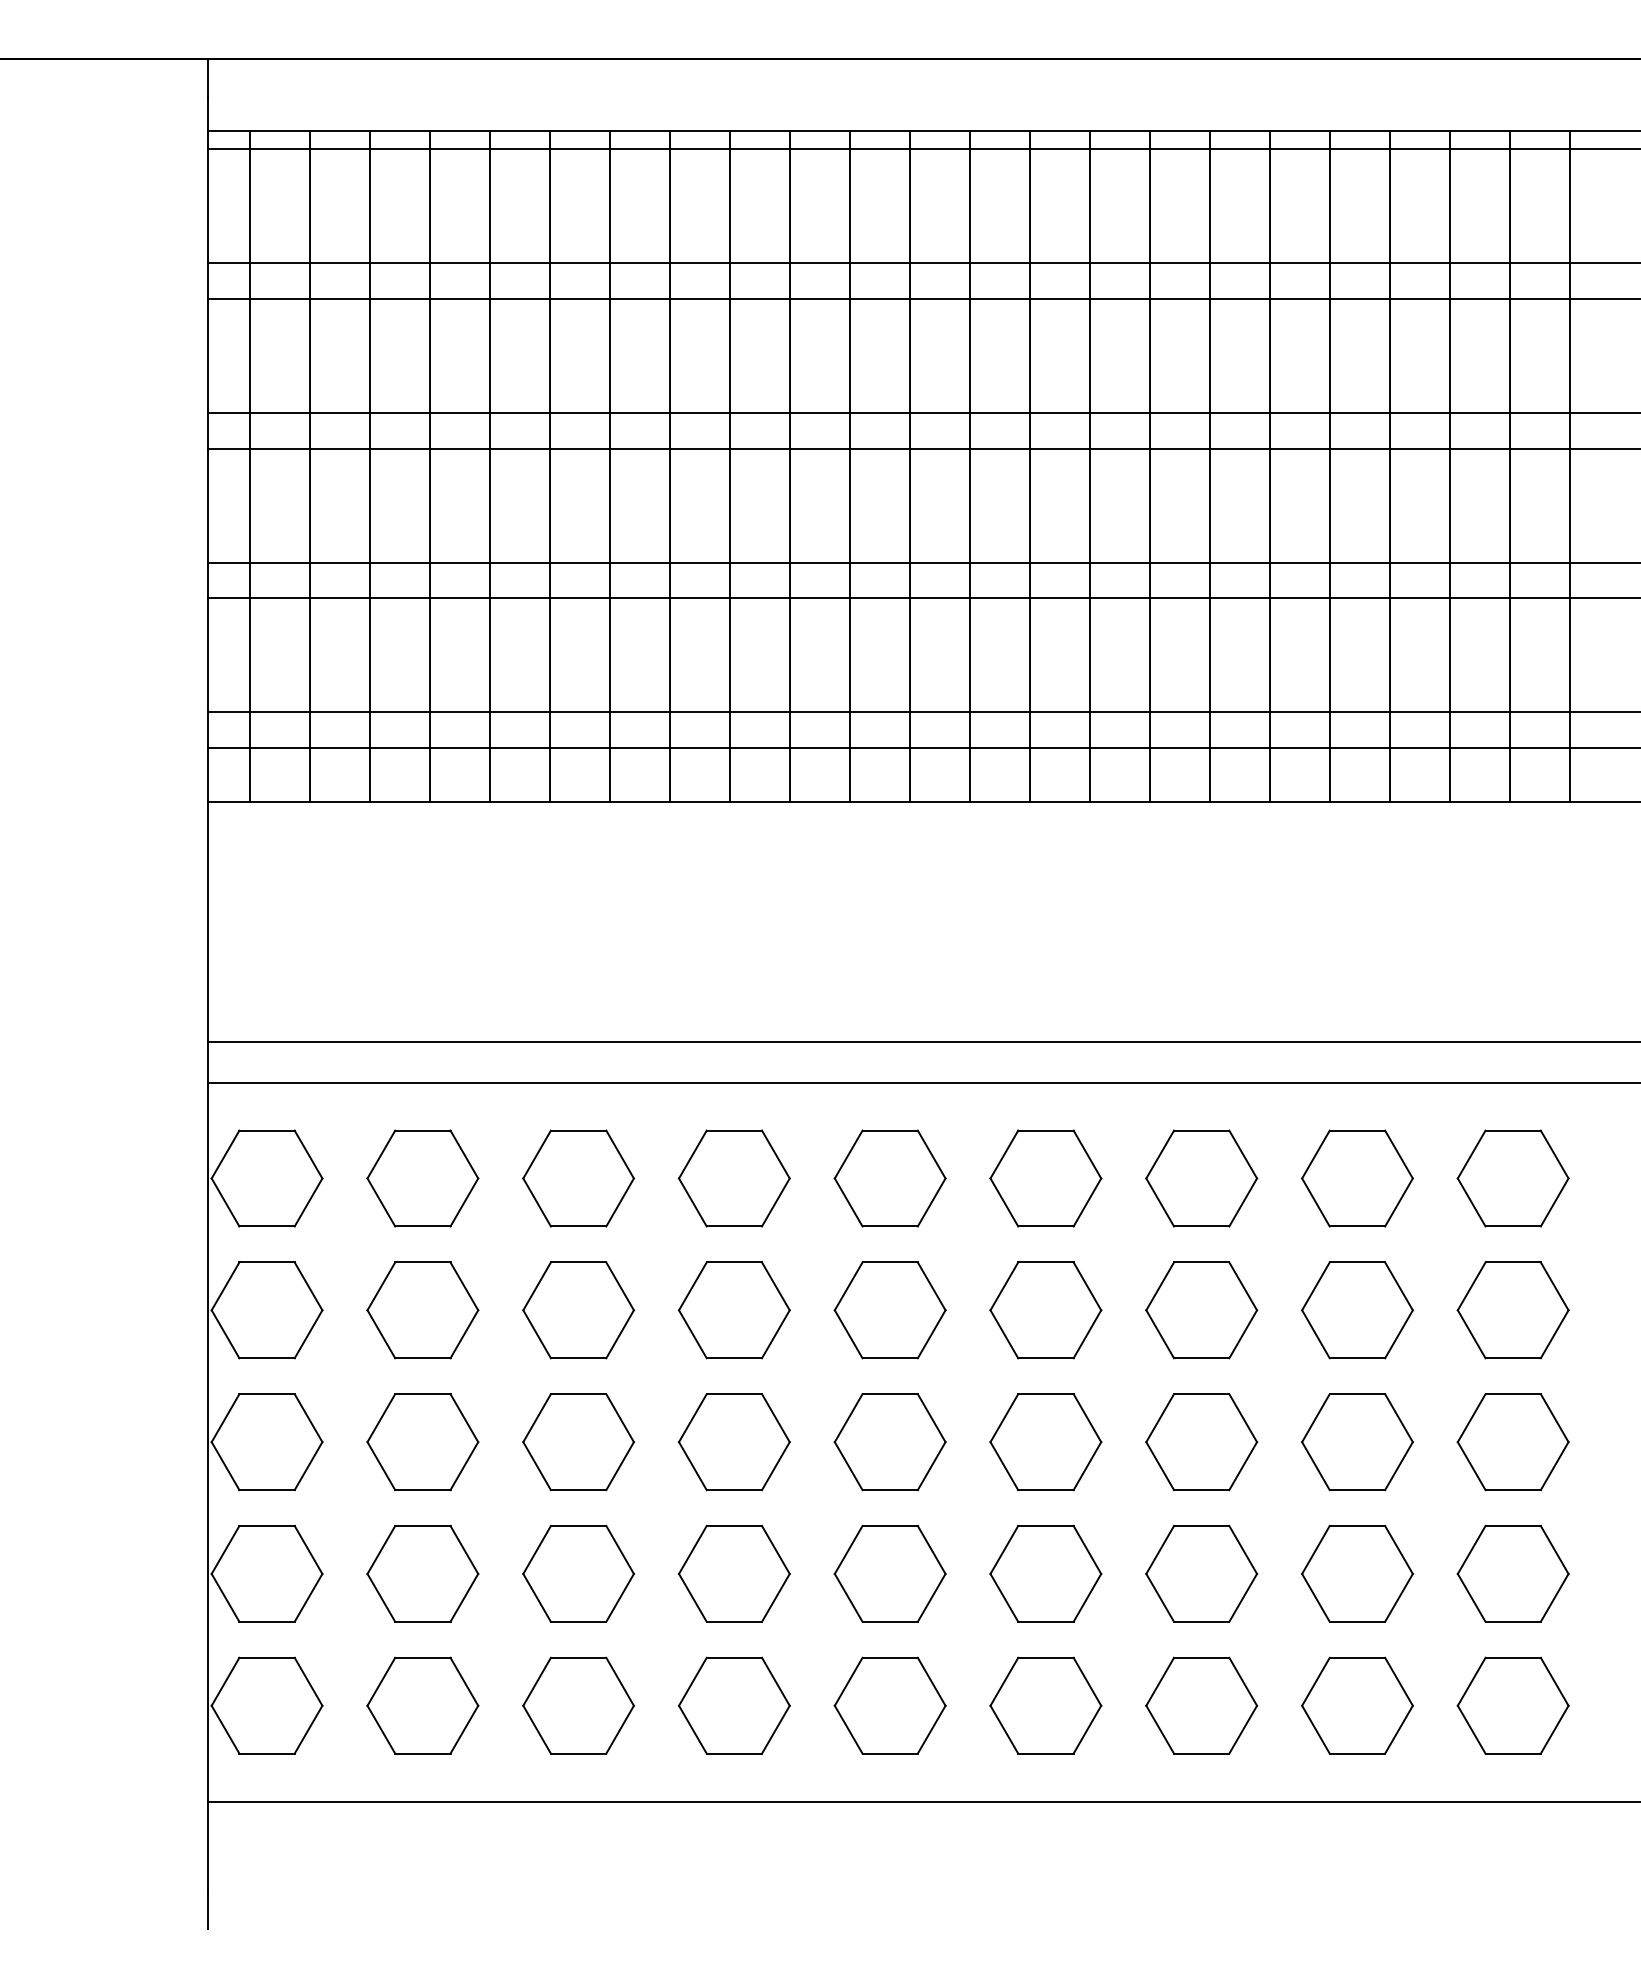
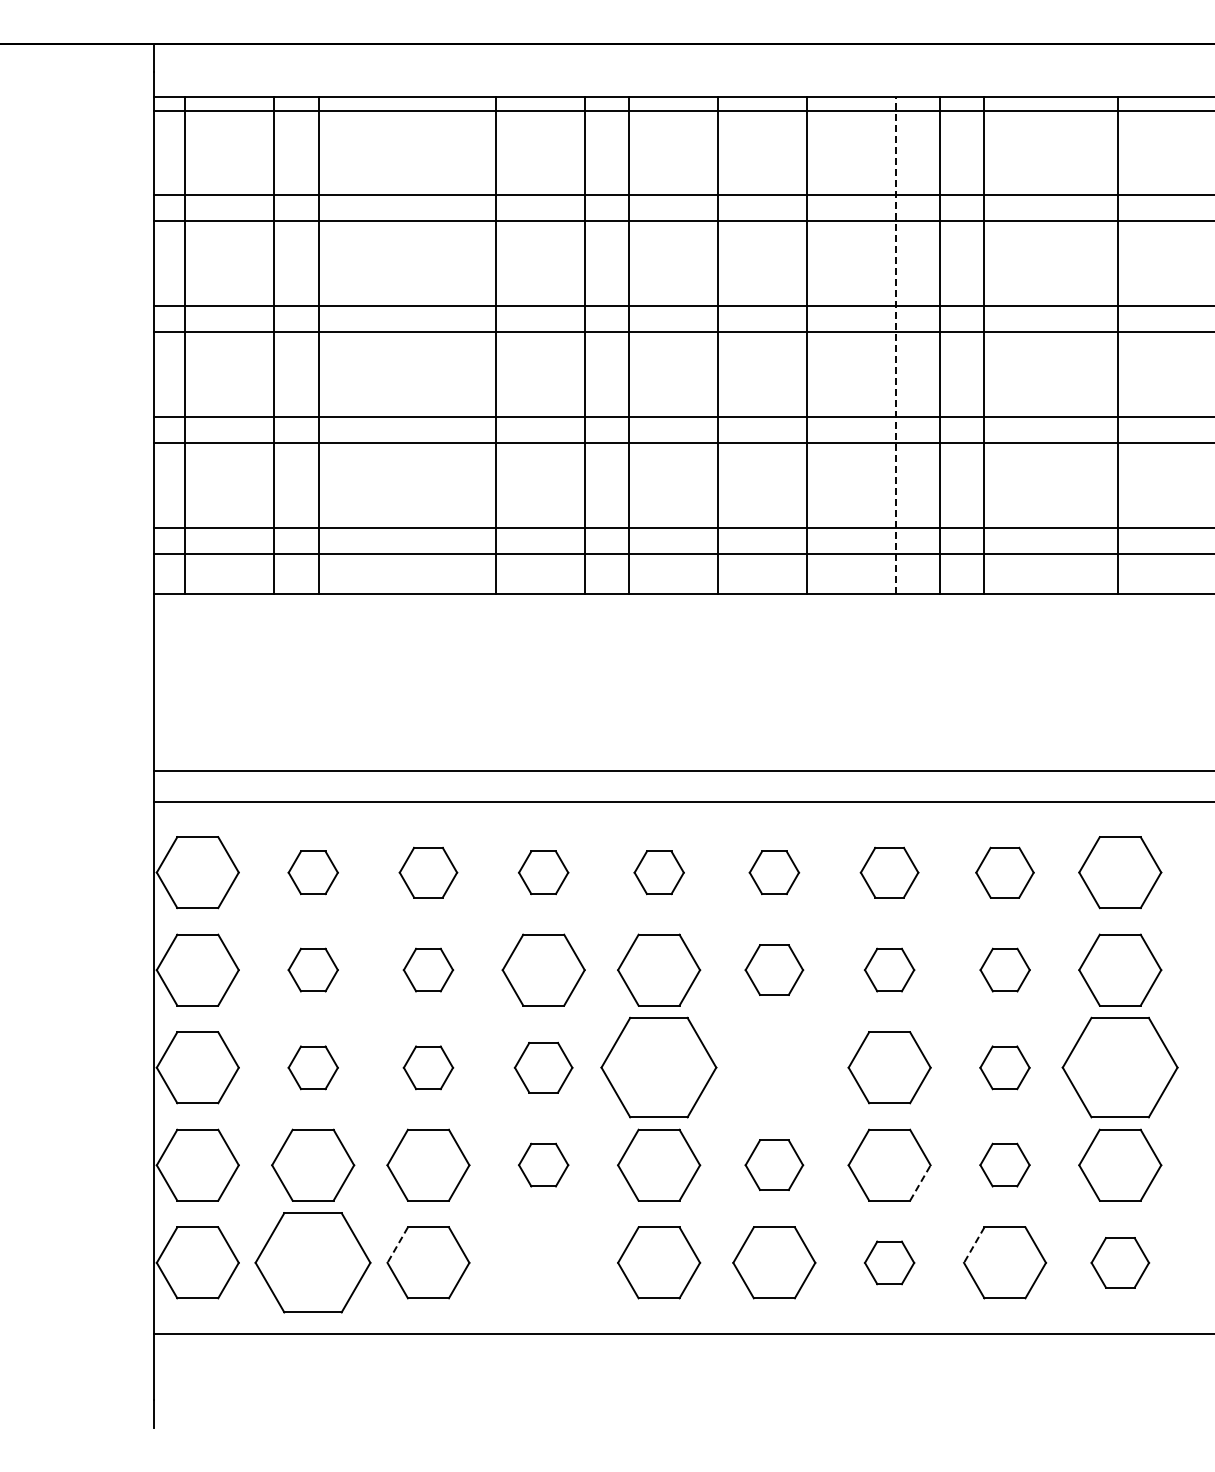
line: (309, 466) -> (229, 345), removed
line: (489, 466) -> (362, 345), removed
line: (550, 466) -> (407, 345), removed
line: (609, 466) -> (451, 345), removed
line: (729, 466) -> (540, 345), removed
line: (909, 466) -> (673, 345), removed
line: (1029, 466) -> (762, 345), removed
line: (1150, 466) -> (851, 345), removed
line: (1209, 466) -> (895, 345), solid -> dashed
line: (1389, 466) -> (1028, 345), removed
line: (1450, 466) -> (1073, 345), removed
line: (1570, 466) -> (1162, 345), removed
part: (423, 1178) -> (313, 872), size x0.6
part: (578, 1178) -> (428, 872), size x0.7
part: (734, 1178) -> (543, 872), size x0.6
part: (890, 1178) -> (659, 872), size x0.6
part: (1046, 1178) -> (774, 872), size x0.6
part: (1201, 1178) -> (889, 872), size x0.7
part: (1356, 1178) -> (1004, 872), size x0.7
part: (423, 1309) -> (313, 969), size x0.6
part: (578, 1309) -> (428, 969), size x0.6
part: (1046, 1309) -> (774, 969), size x0.7
part: (1201, 1309) -> (889, 969), size x0.6
part: (1358, 1309) -> (1005, 969), size x0.6
part: (423, 1441) -> (313, 1067), size x0.6
part: (578, 1441) -> (428, 1067), size x0.6
part: (734, 1441) -> (543, 1067), size x0.7
part: (890, 1441) -> (659, 1067), size x1.4
part: (1046, 1441) -> (774, 1067), removed
part: (1356, 1441) -> (1004, 1067), size x0.6
part: (1513, 1441) -> (1120, 1067), size x1.4
part: (734, 1572) -> (543, 1164), size x0.6
part: (1046, 1572) -> (774, 1164), size x0.7
part: (1356, 1572) -> (1004, 1164), size x0.6
line: (1243, 1597) -> (920, 1182), solid -> dashed
line: (536, 1682) -> (397, 1245), solid -> dashed
line: (1314, 1682) -> (973, 1245), solid -> dashed
part: (423, 1705) -> (313, 1262), size x1.4
part: (734, 1705) -> (543, 1262), removed
part: (1201, 1705) -> (889, 1262), size x0.6
part: (1513, 1705) -> (1120, 1262), size x0.7

